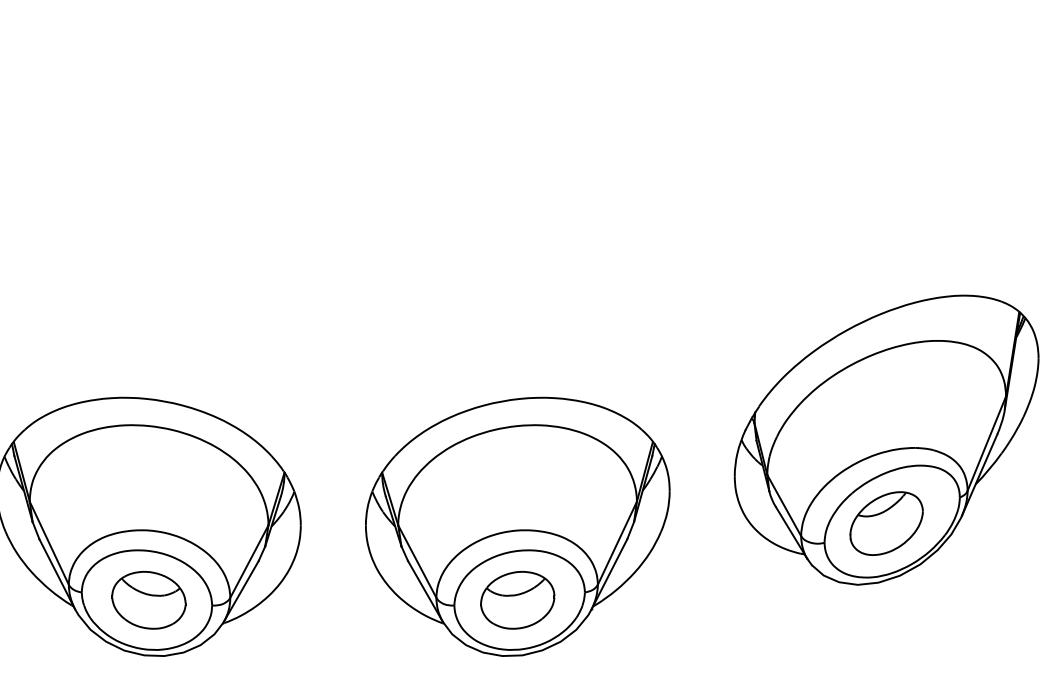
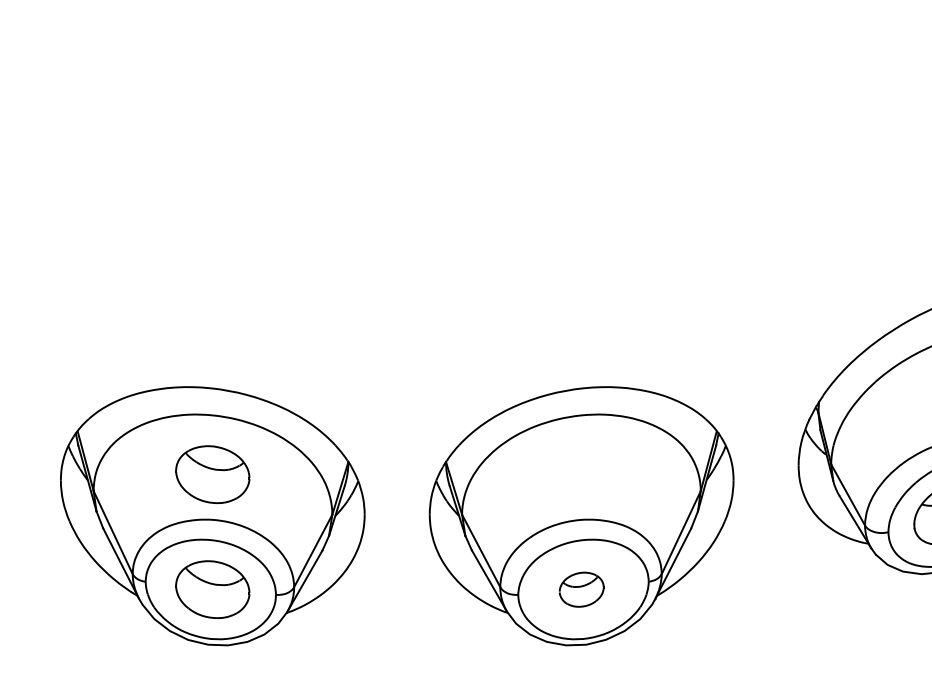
part: (148, 485) -> (212, 474), added
part: (517, 600) -> (581, 589), size x0.6

